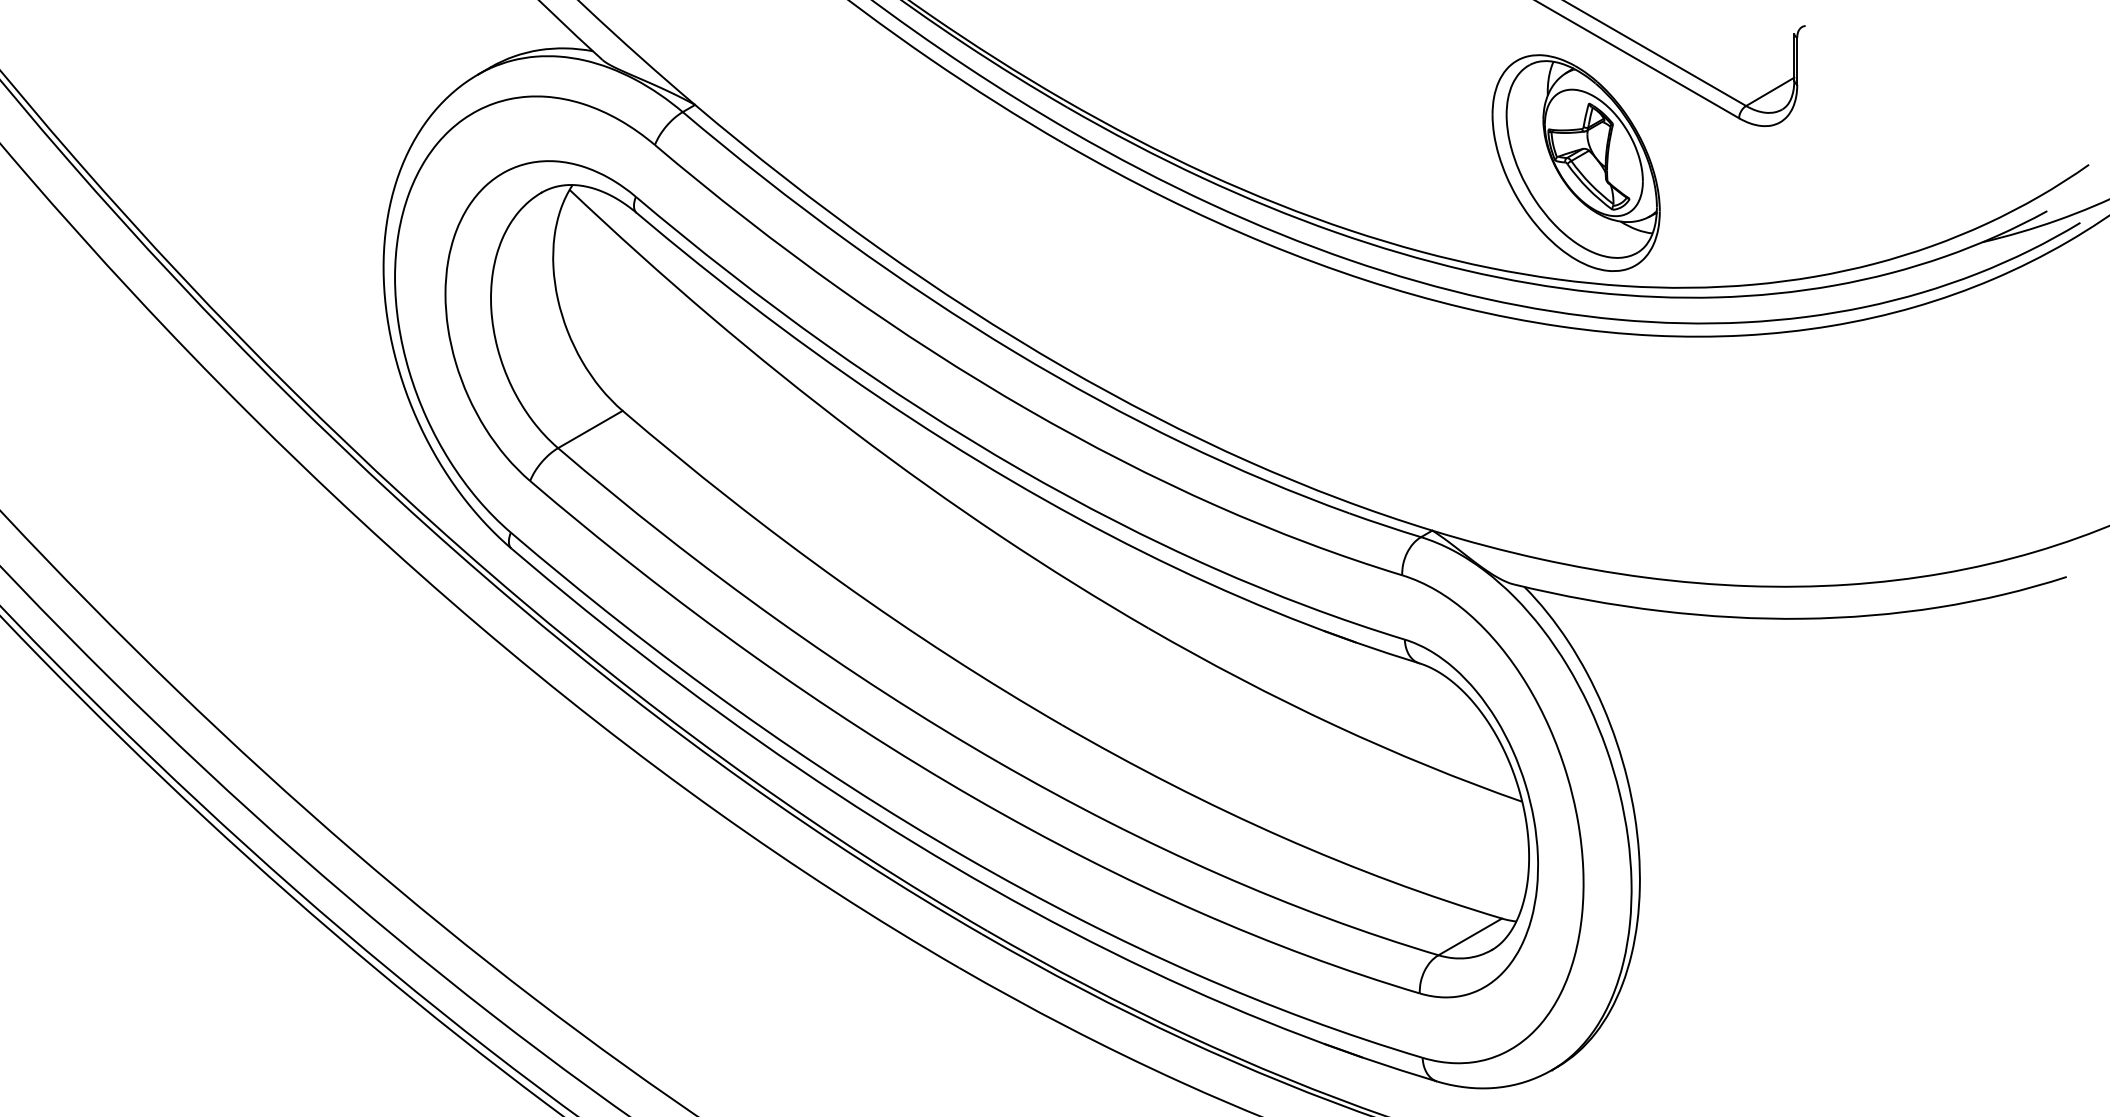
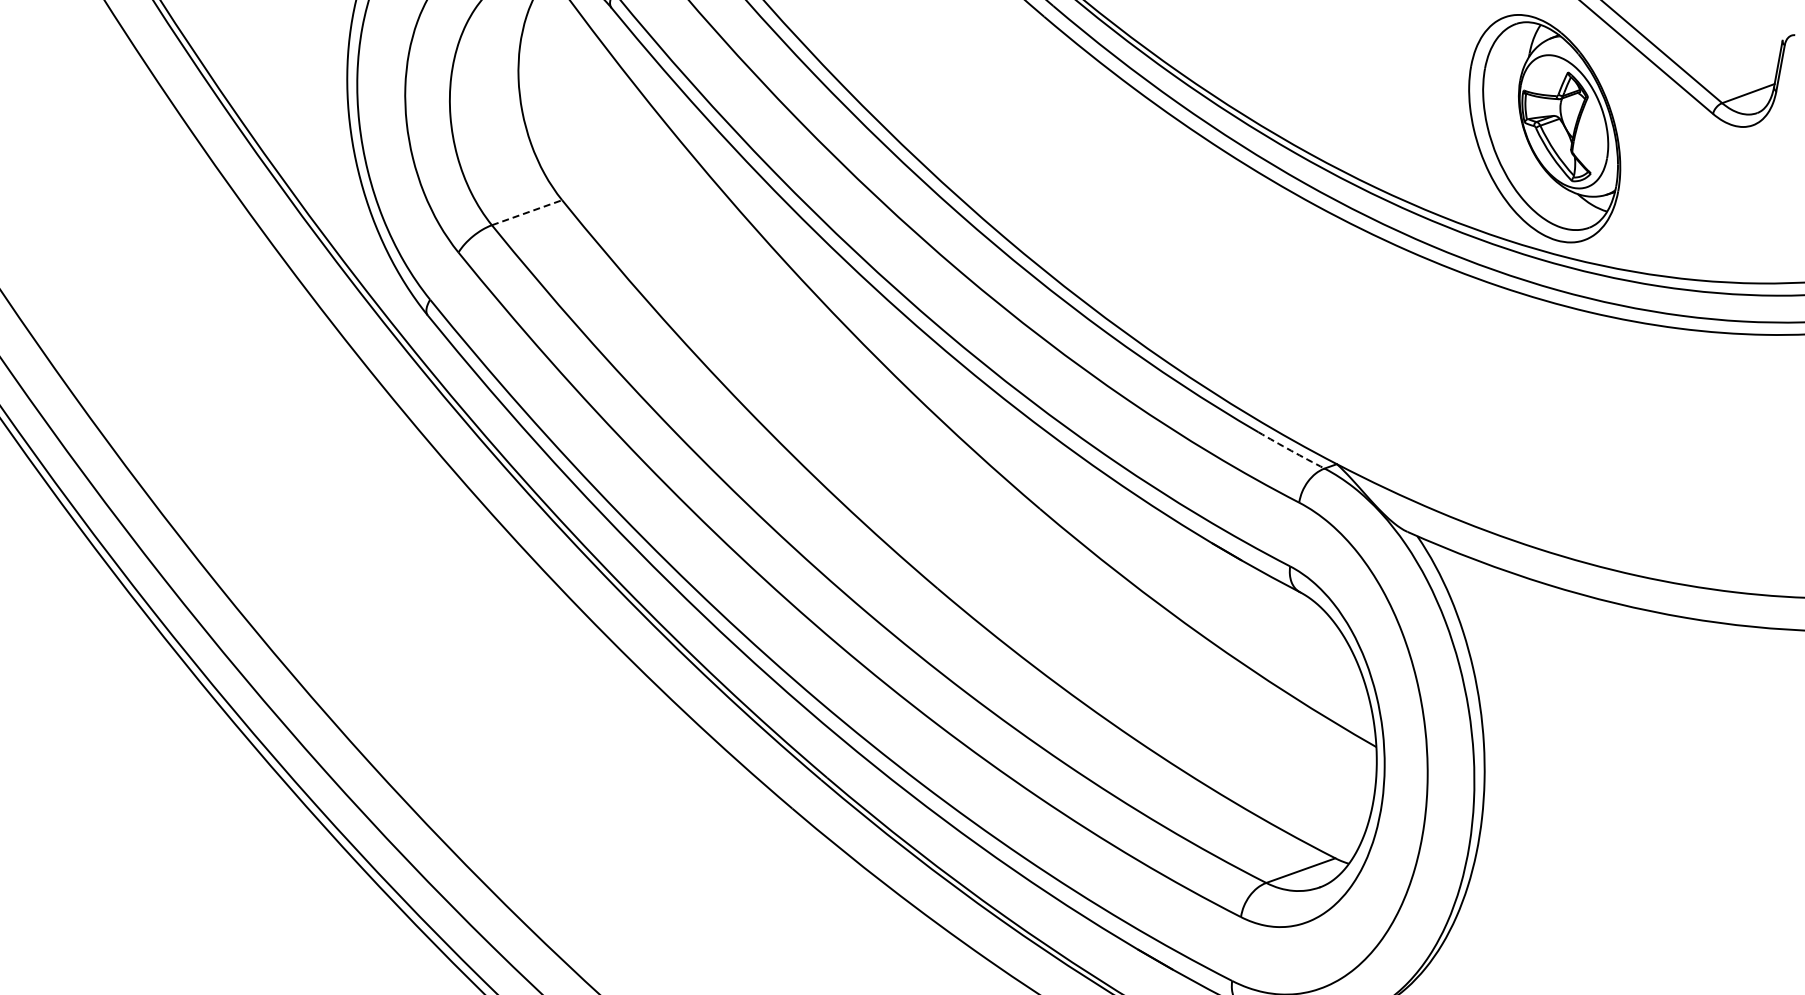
line: (590, 429) -> (527, 212), solid -> dashed
arc: (1385, 525) -> (1291, 450), solid -> dashed

